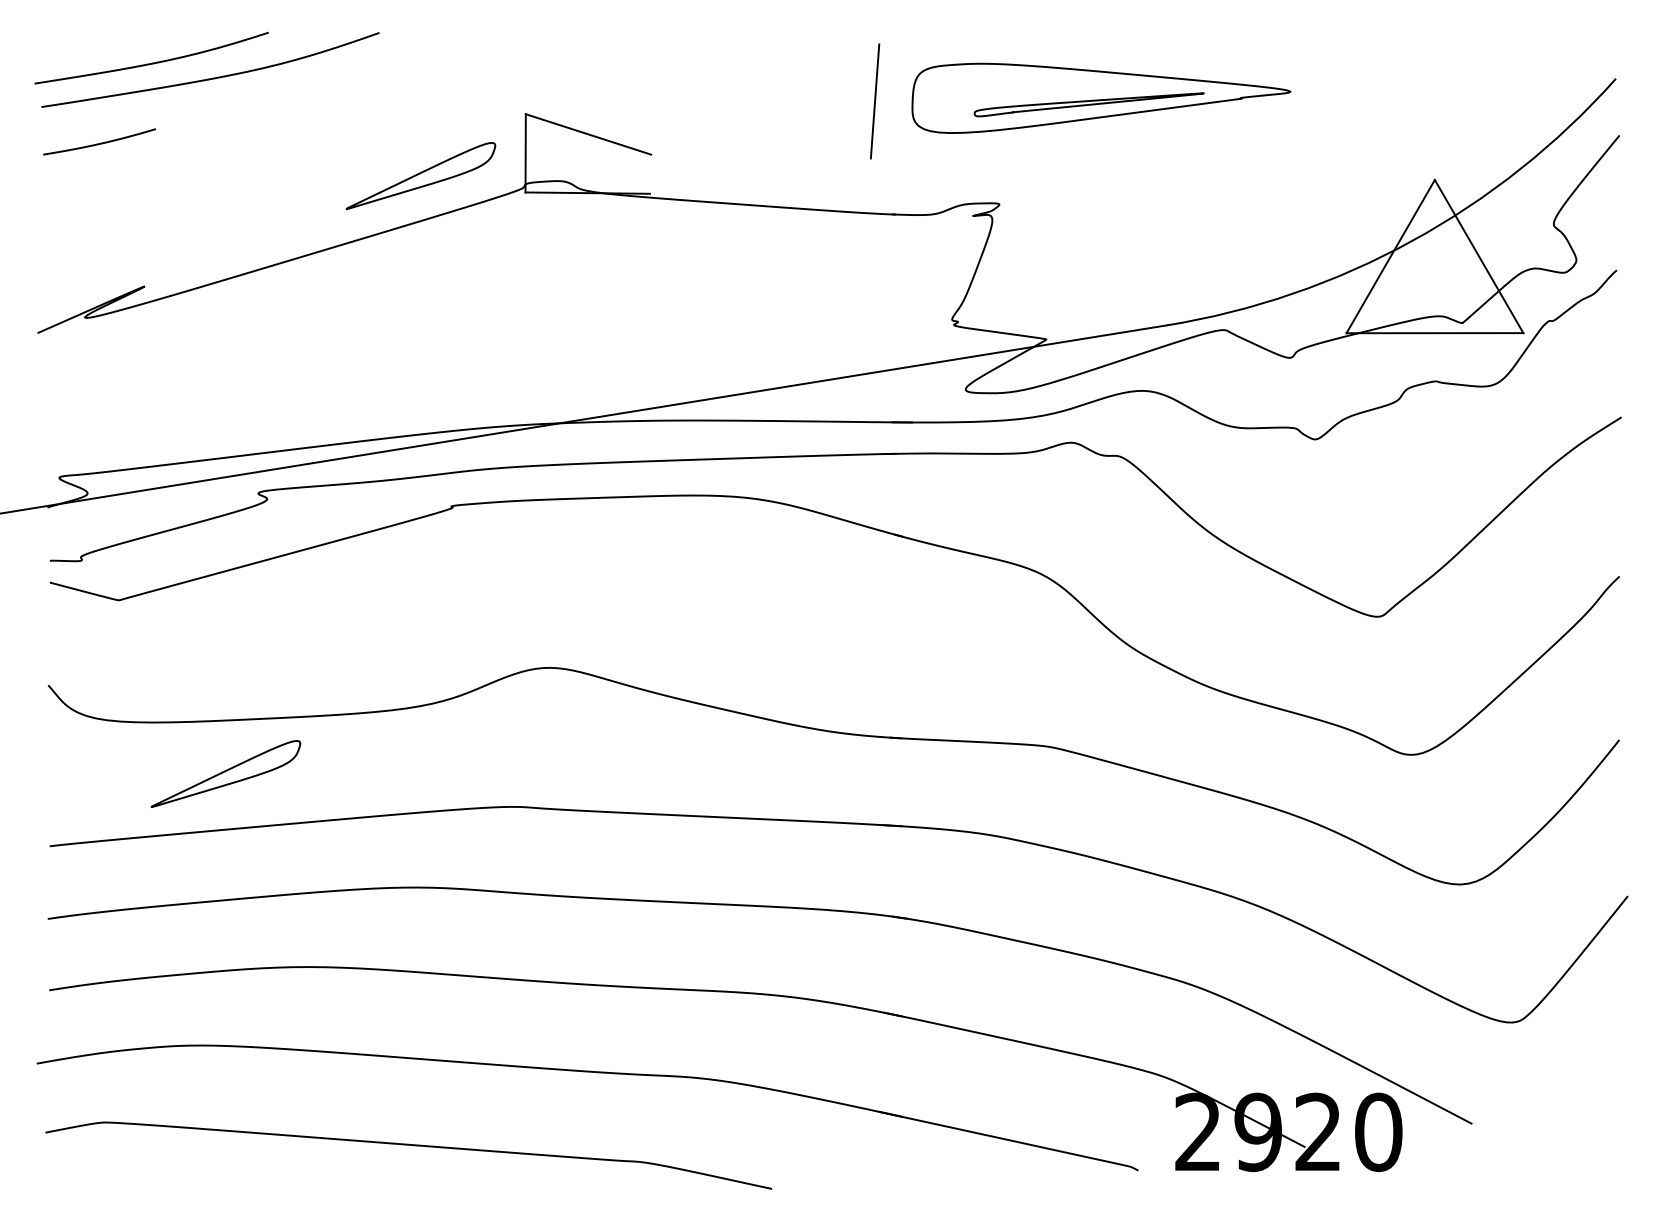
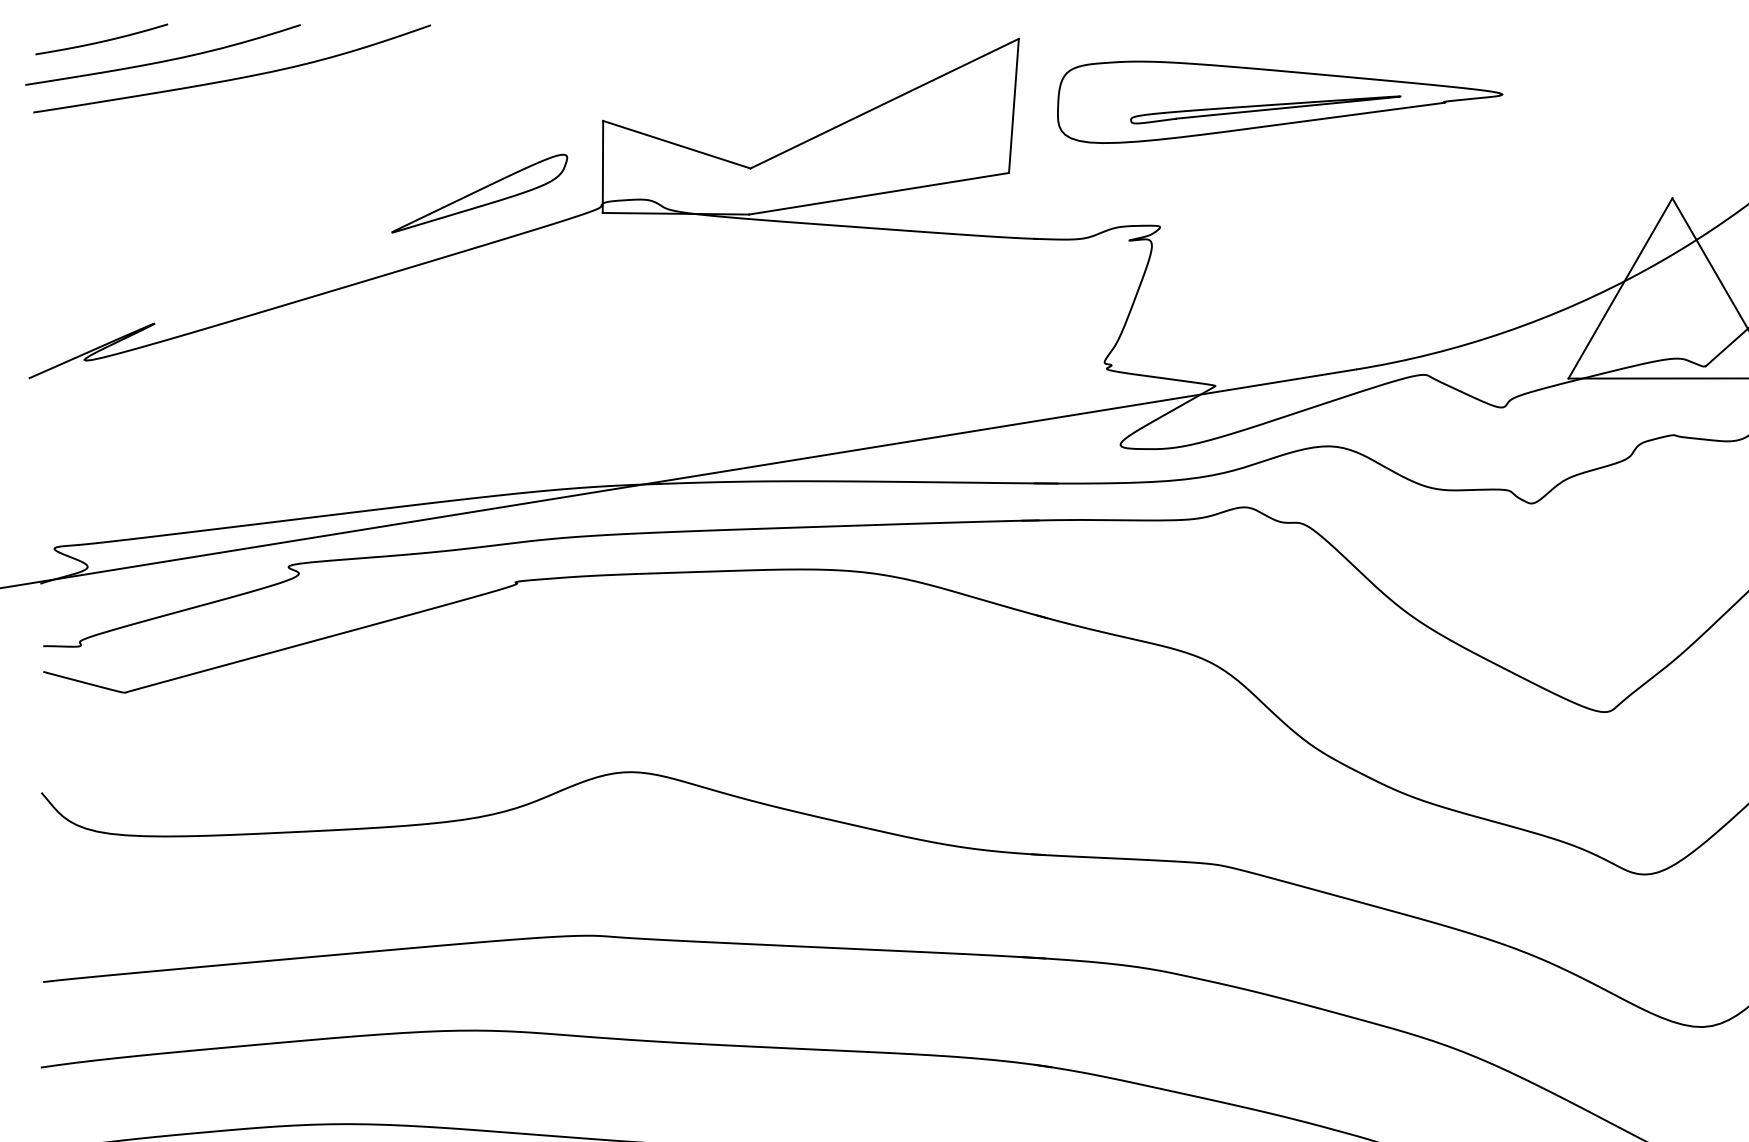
line: (765, 99) -> (885, 103), added
curve: (100, 142) -> (102, 40), moved
line: (759, 175) -> (878, 193), added
part: (225, 773) -> (249, 896), removed

